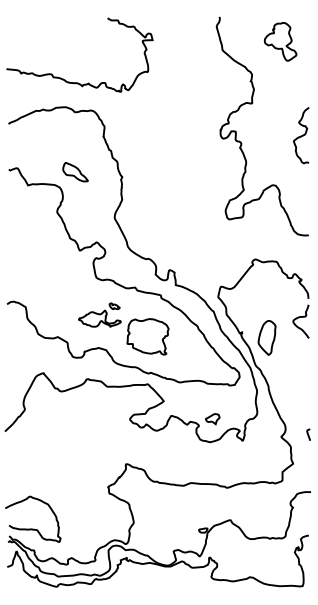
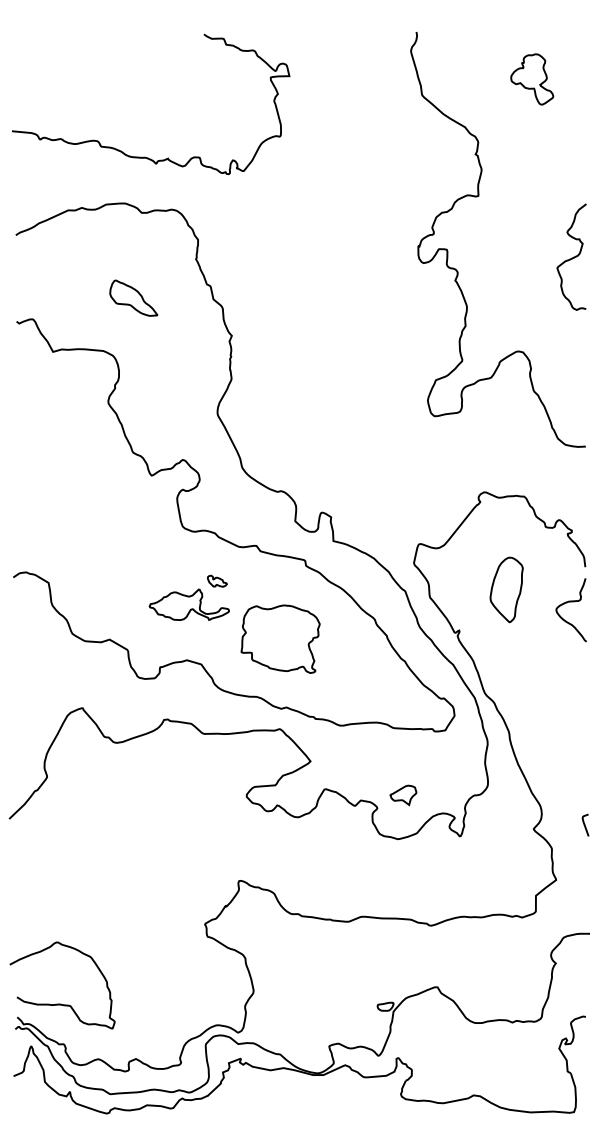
part: (280, 41) -> (532, 78), size x0.7
part: (75, 172) -> (133, 298), moved
part: (266, 337) -> (505, 589), moved

